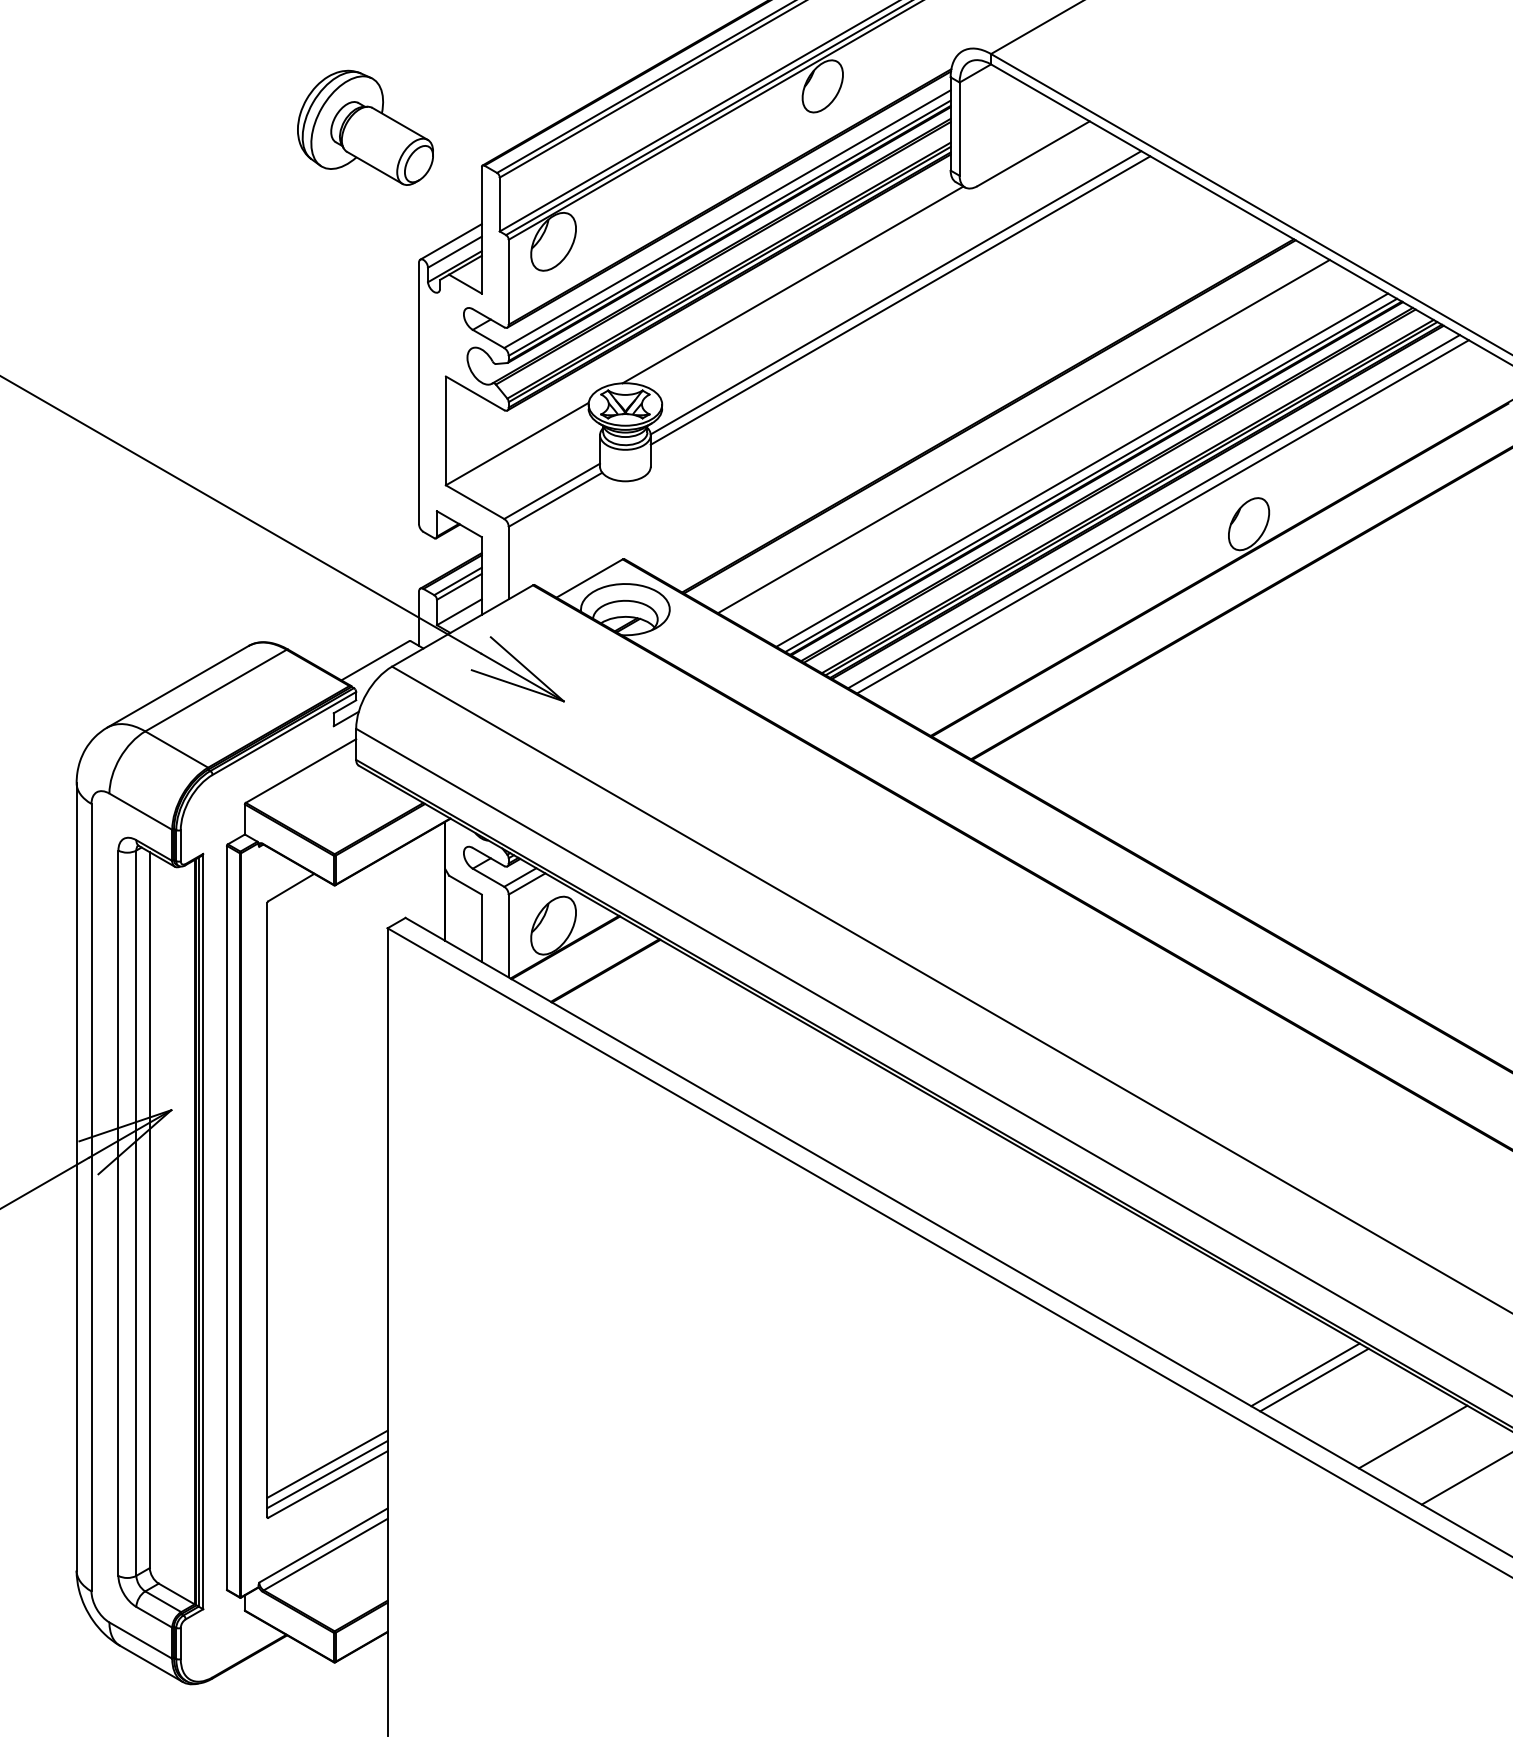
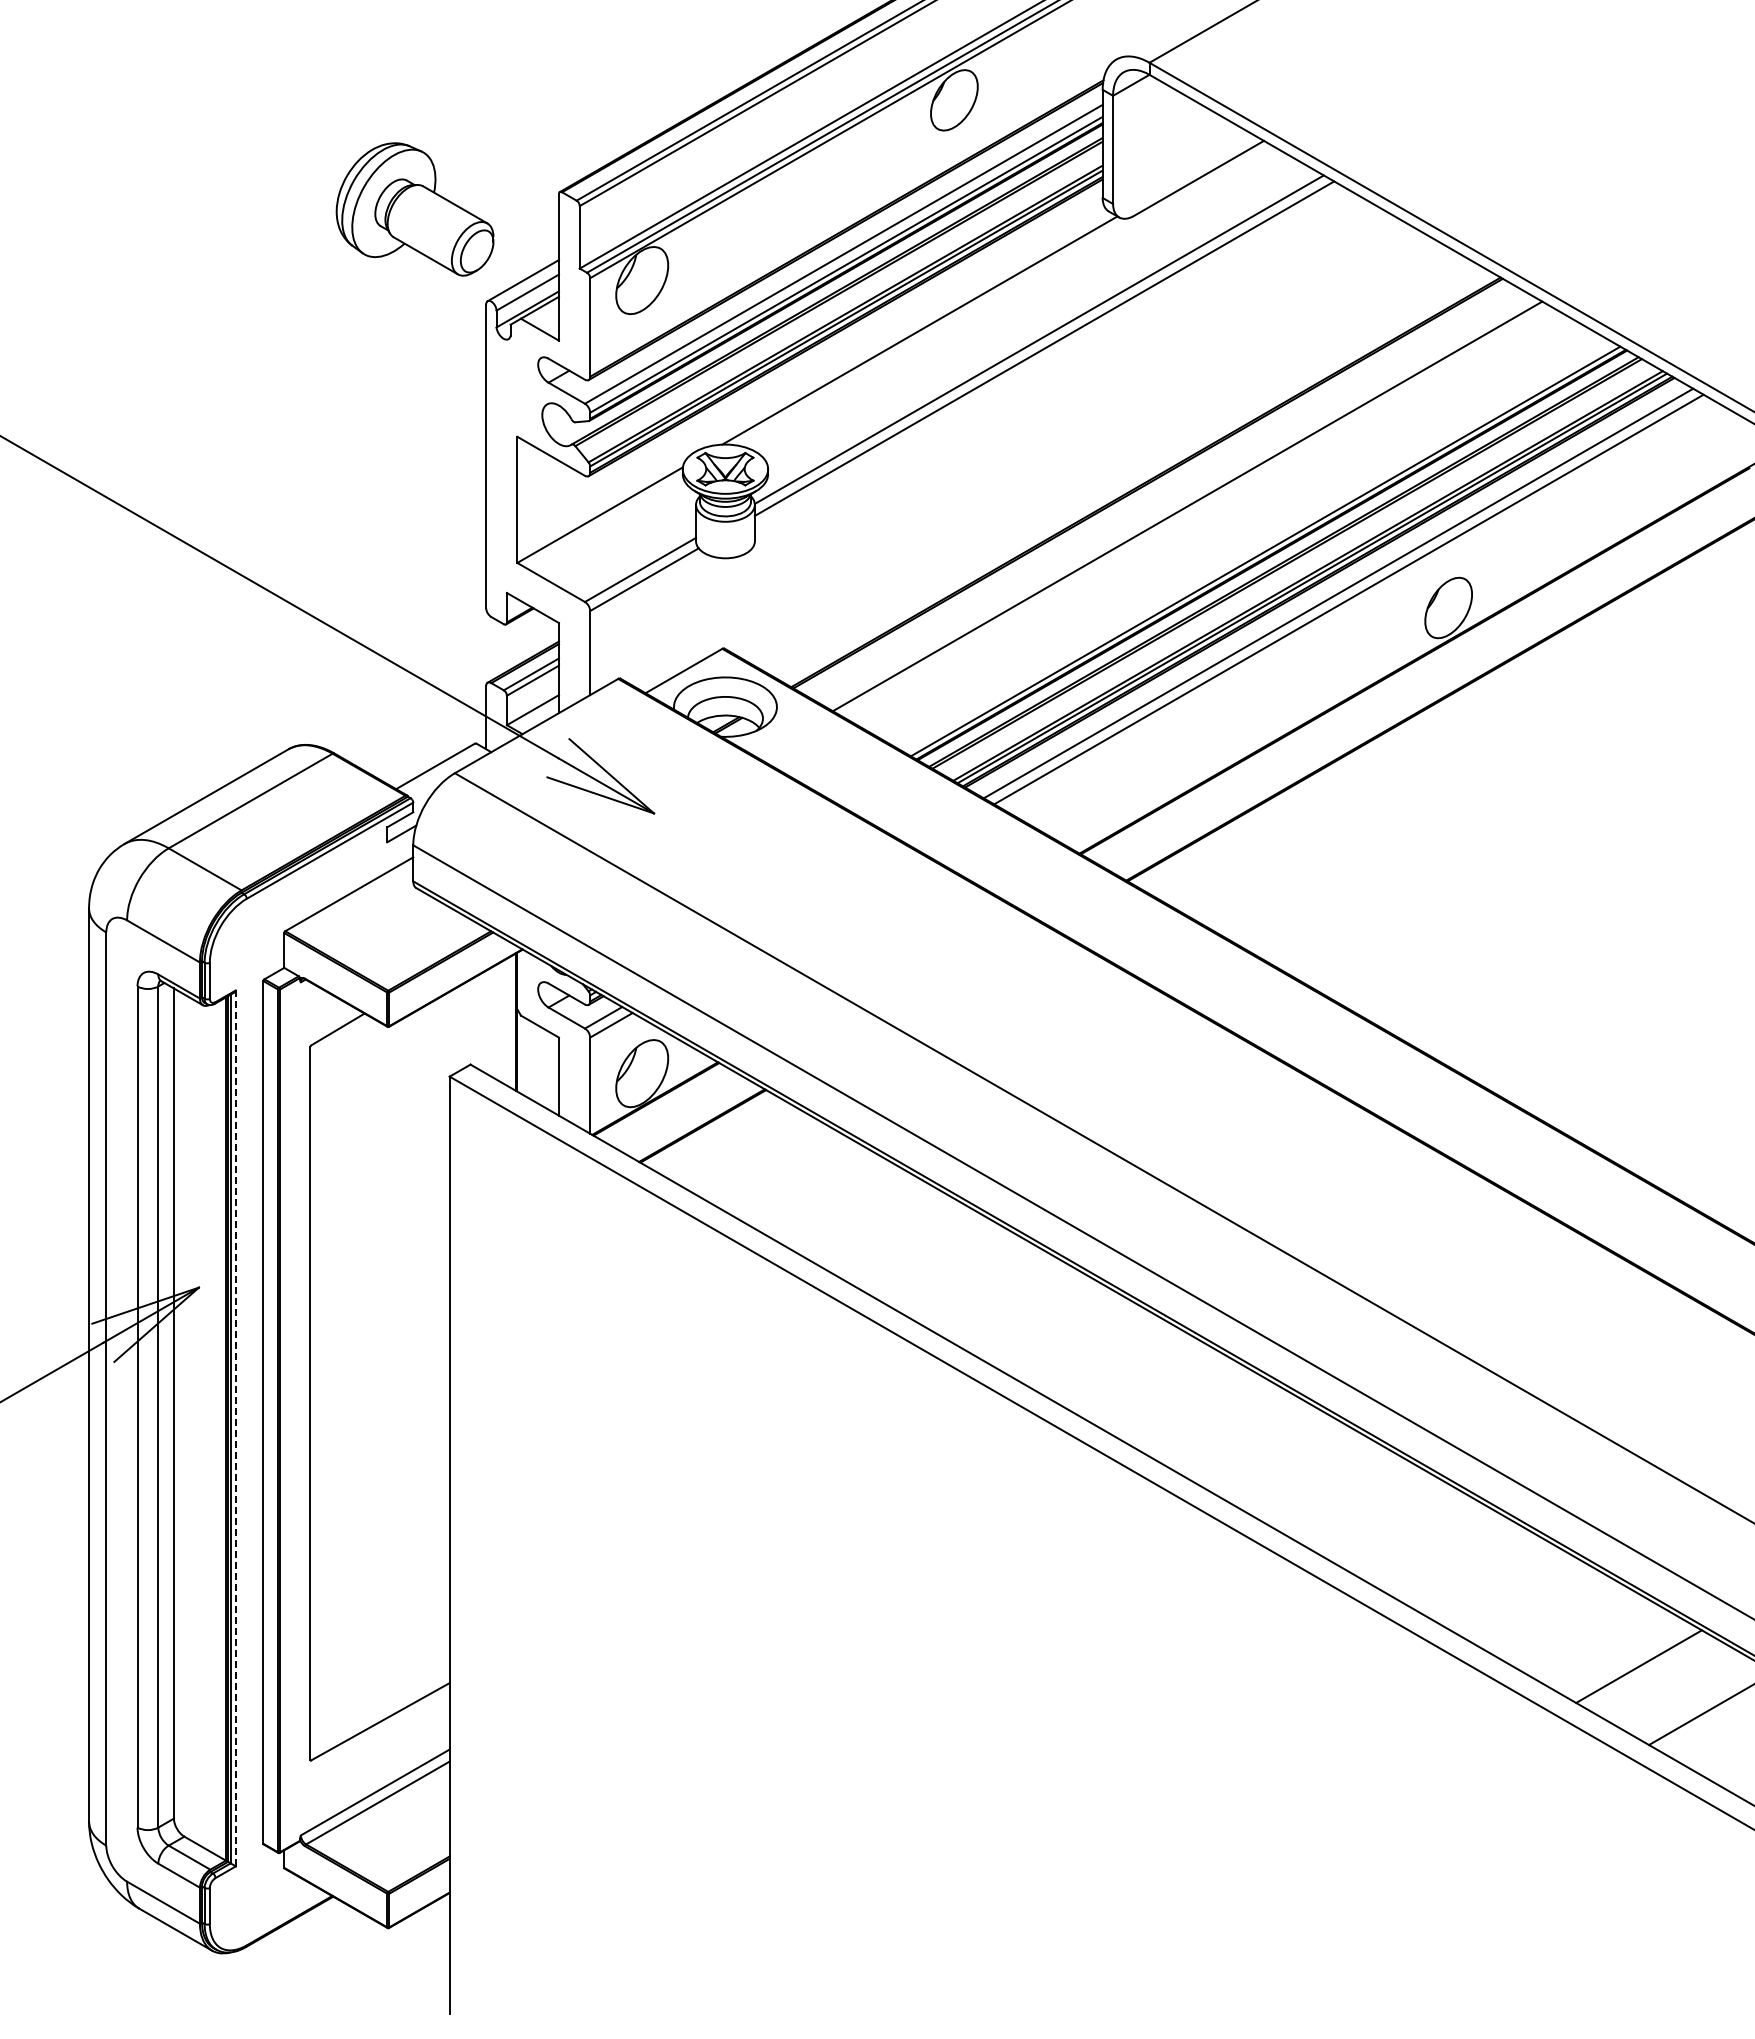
part: (365, 127) -> (414, 209), moved
line: (1081, 470) -> (1254, 545), removed
line: (202, 1231) -> (235, 1428), solid -> dashed
line: (1305, 1374) -> (1514, 1594), removed
line: (1314, 1379) -> (1524, 1600), removed
line: (327, 1464) -> (379, 1698), removed
line: (327, 1474) -> (379, 1710), removed

